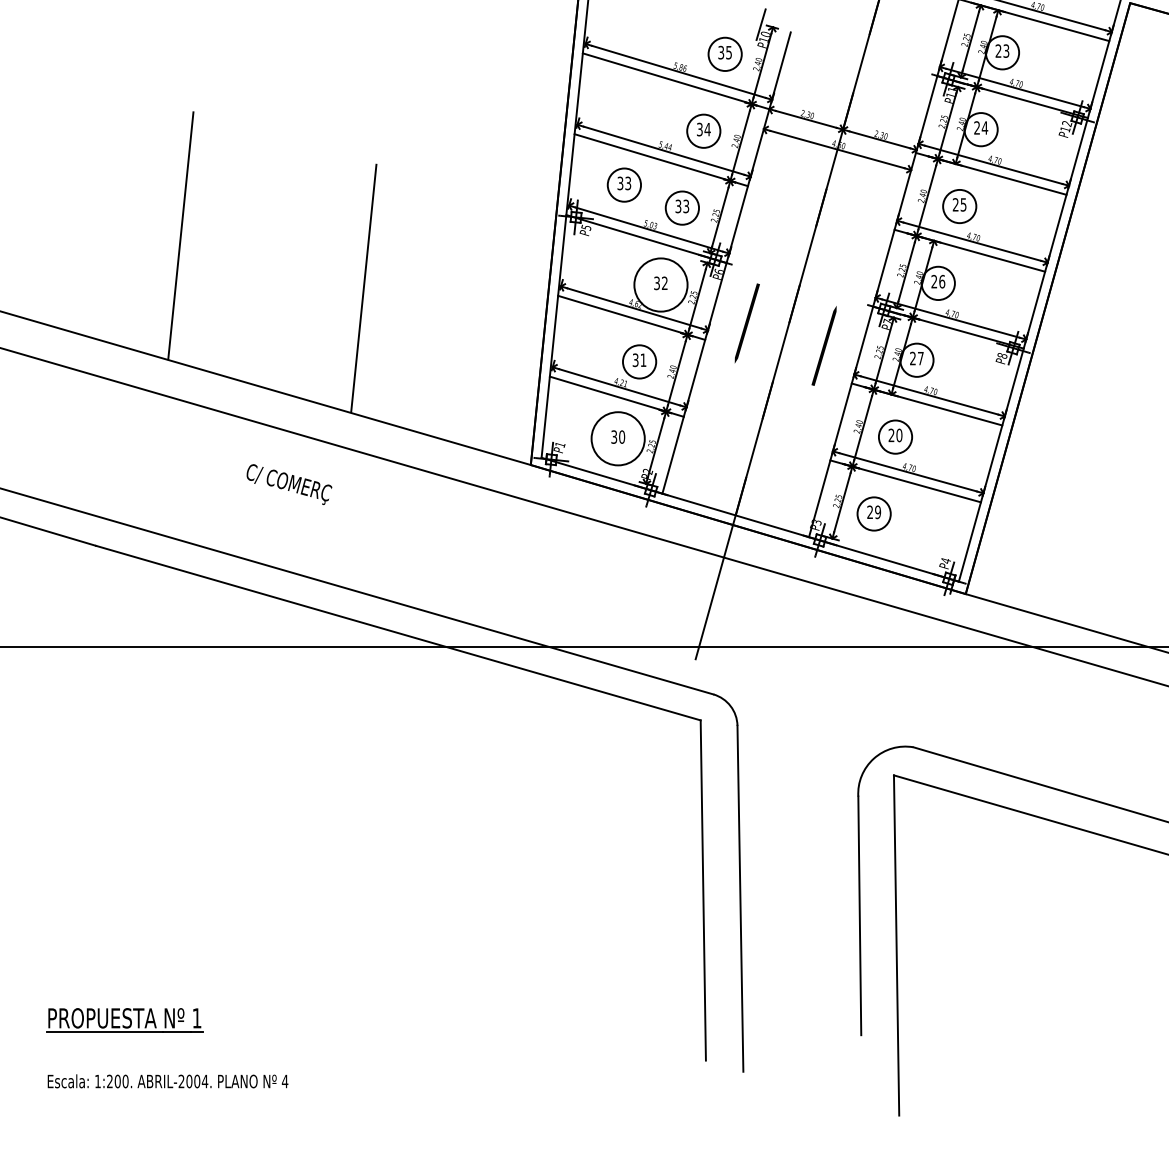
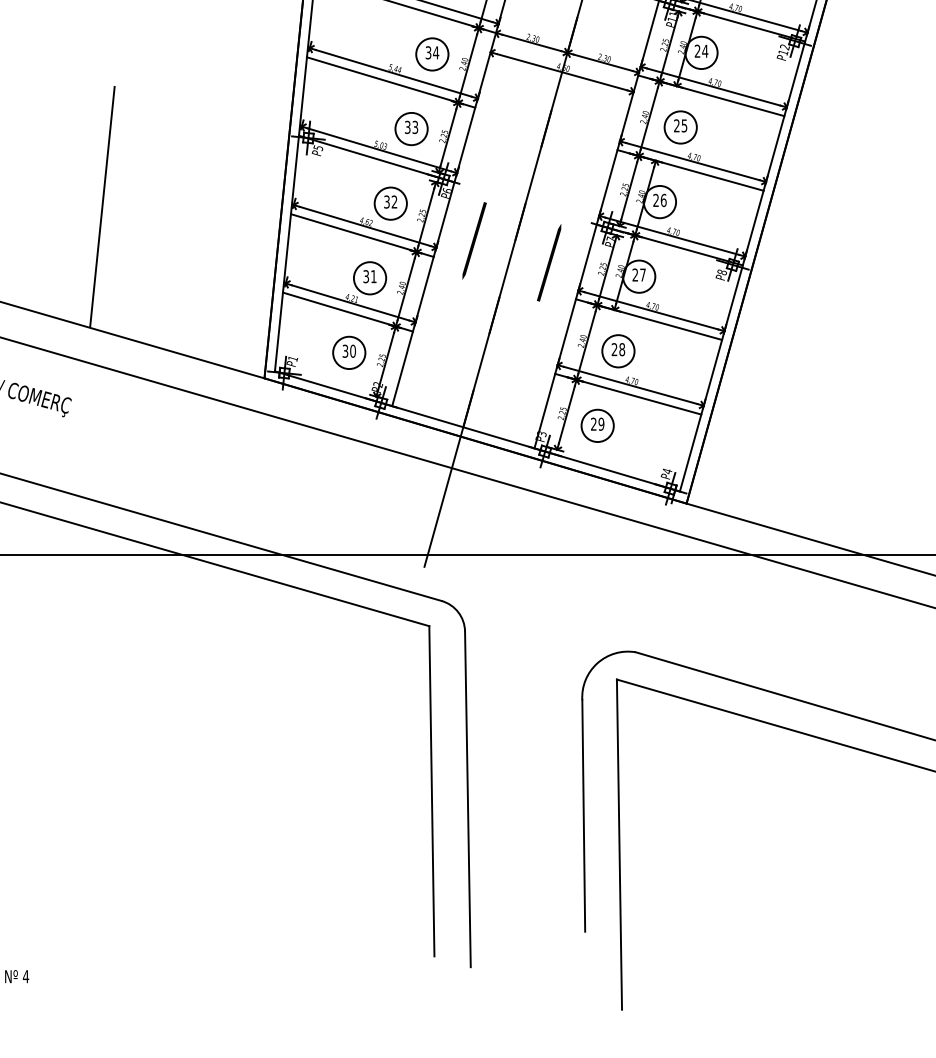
part: (623, 184) -> (354, 106), removed
circle: (660, 284) -> (390, 203), size x0.62
text: (899, 435) -> (622, 349), 20 -> 28
circle: (617, 438) -> (348, 352), size x0.62

